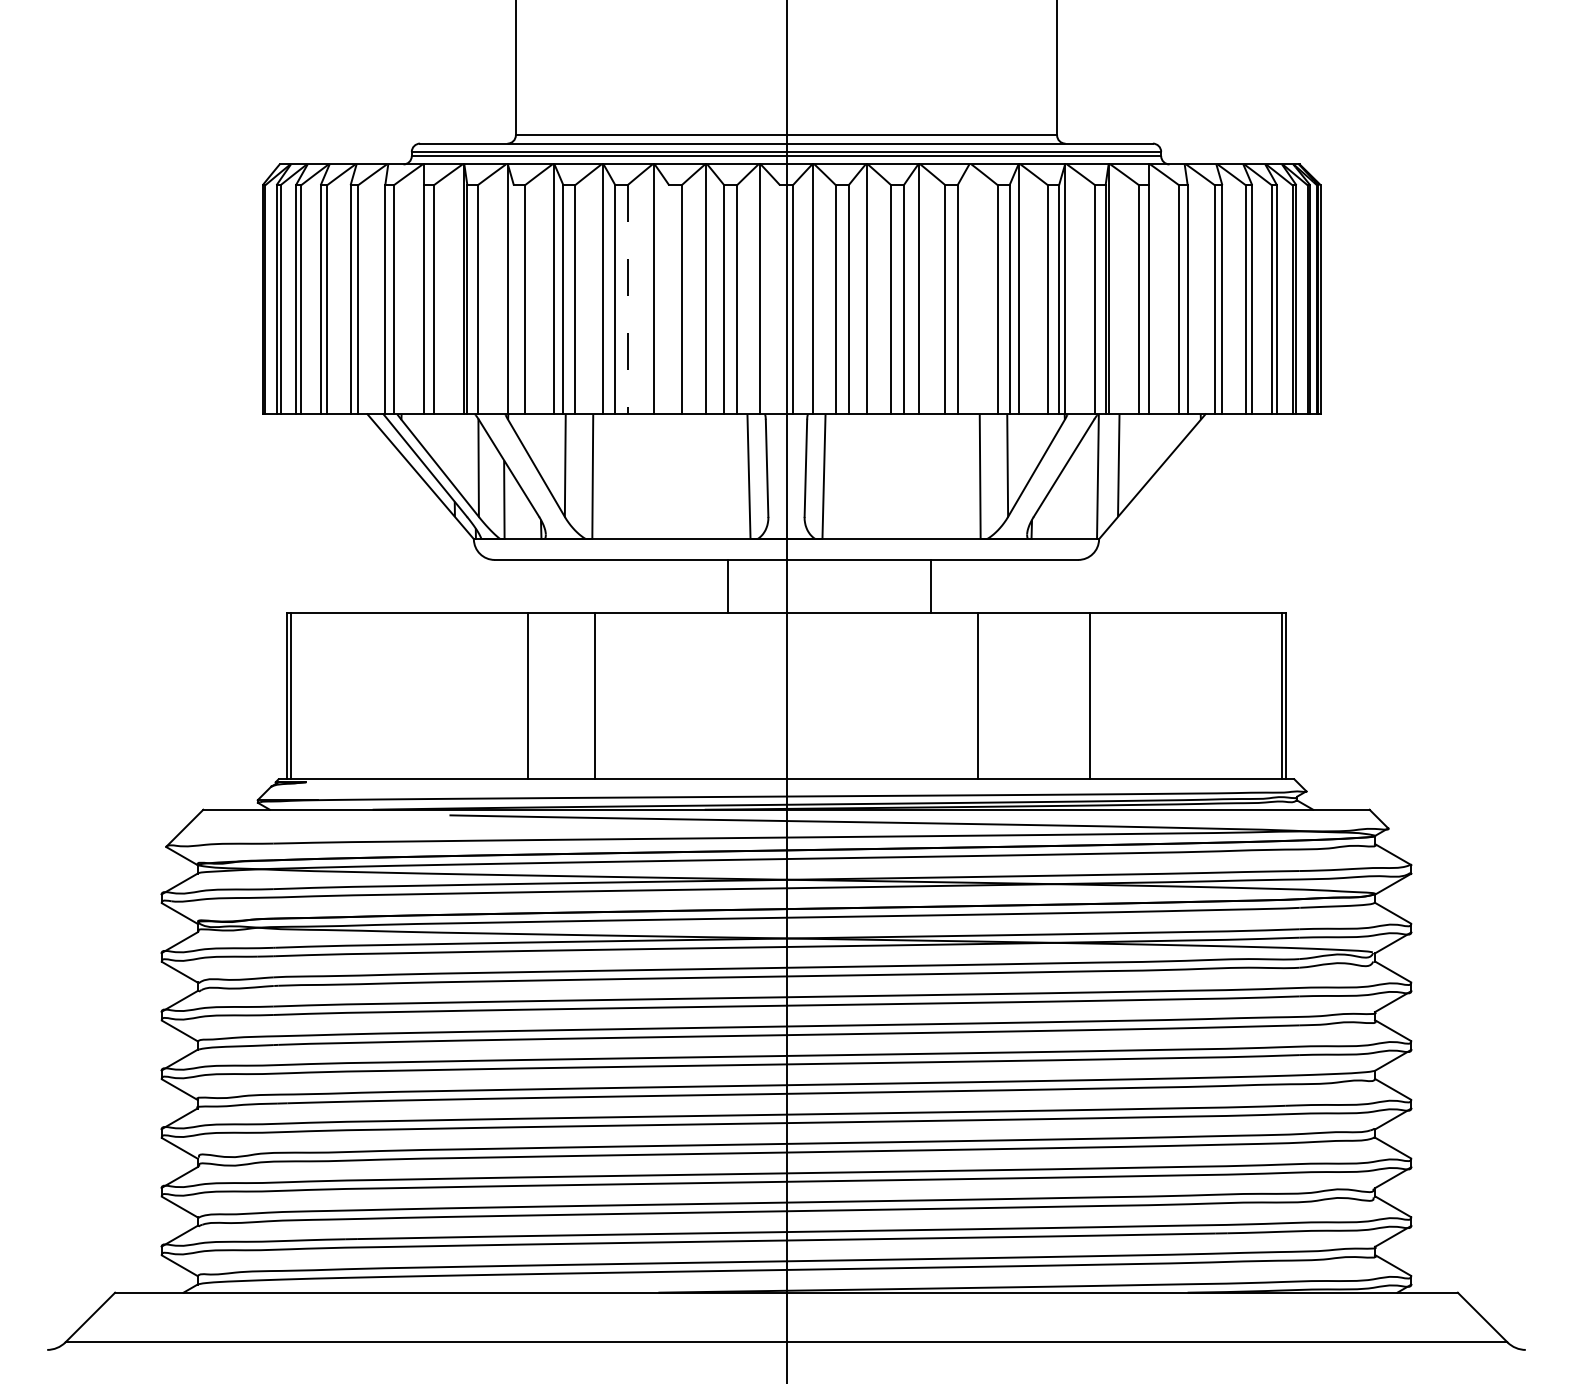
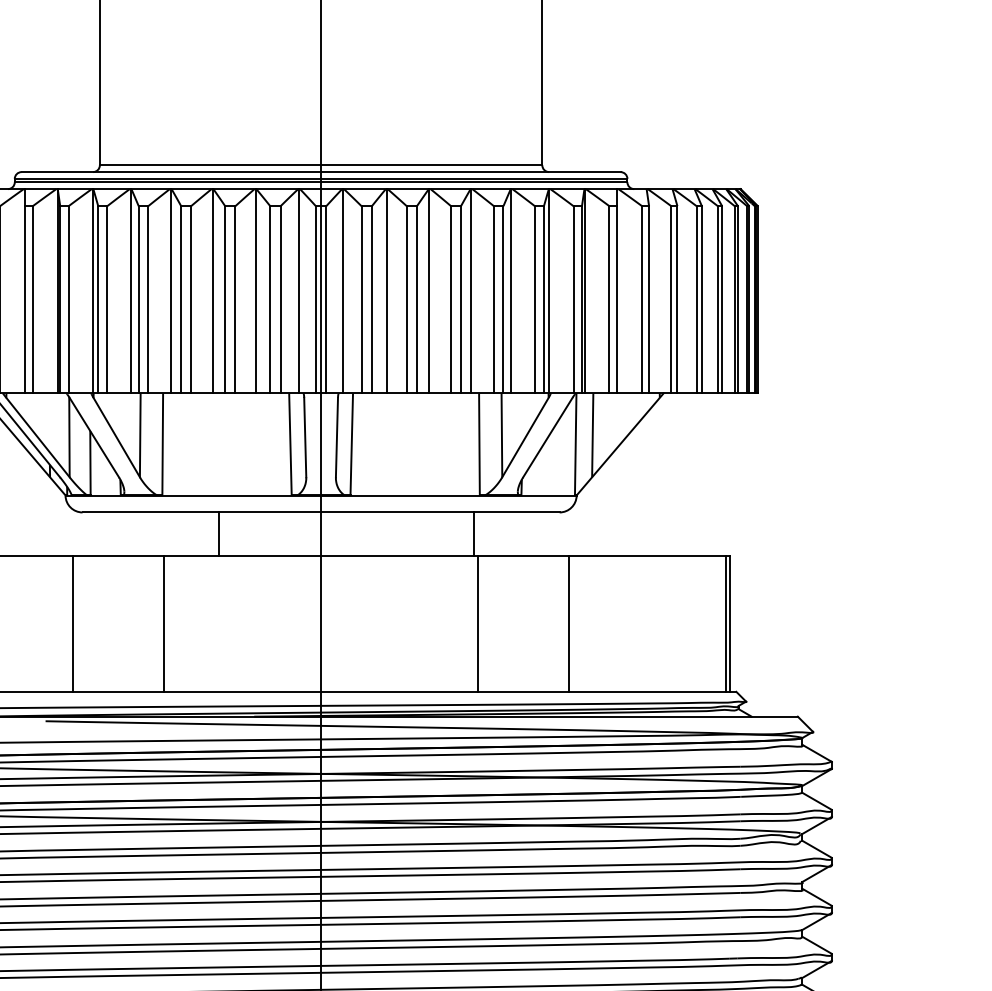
line: (970, 289) -> (471, 291), added
line: (513, 299) -> (97, 299), added
line: (669, 299) -> (225, 299), added
line: (780, 299) -> (316, 299), added
line: (627, 300) -> (191, 300), dashed -> solid
line: (727, 585) -> (218, 533), moved
line: (930, 585) -> (473, 533), moved
line: (527, 695) -> (72, 623), moved

